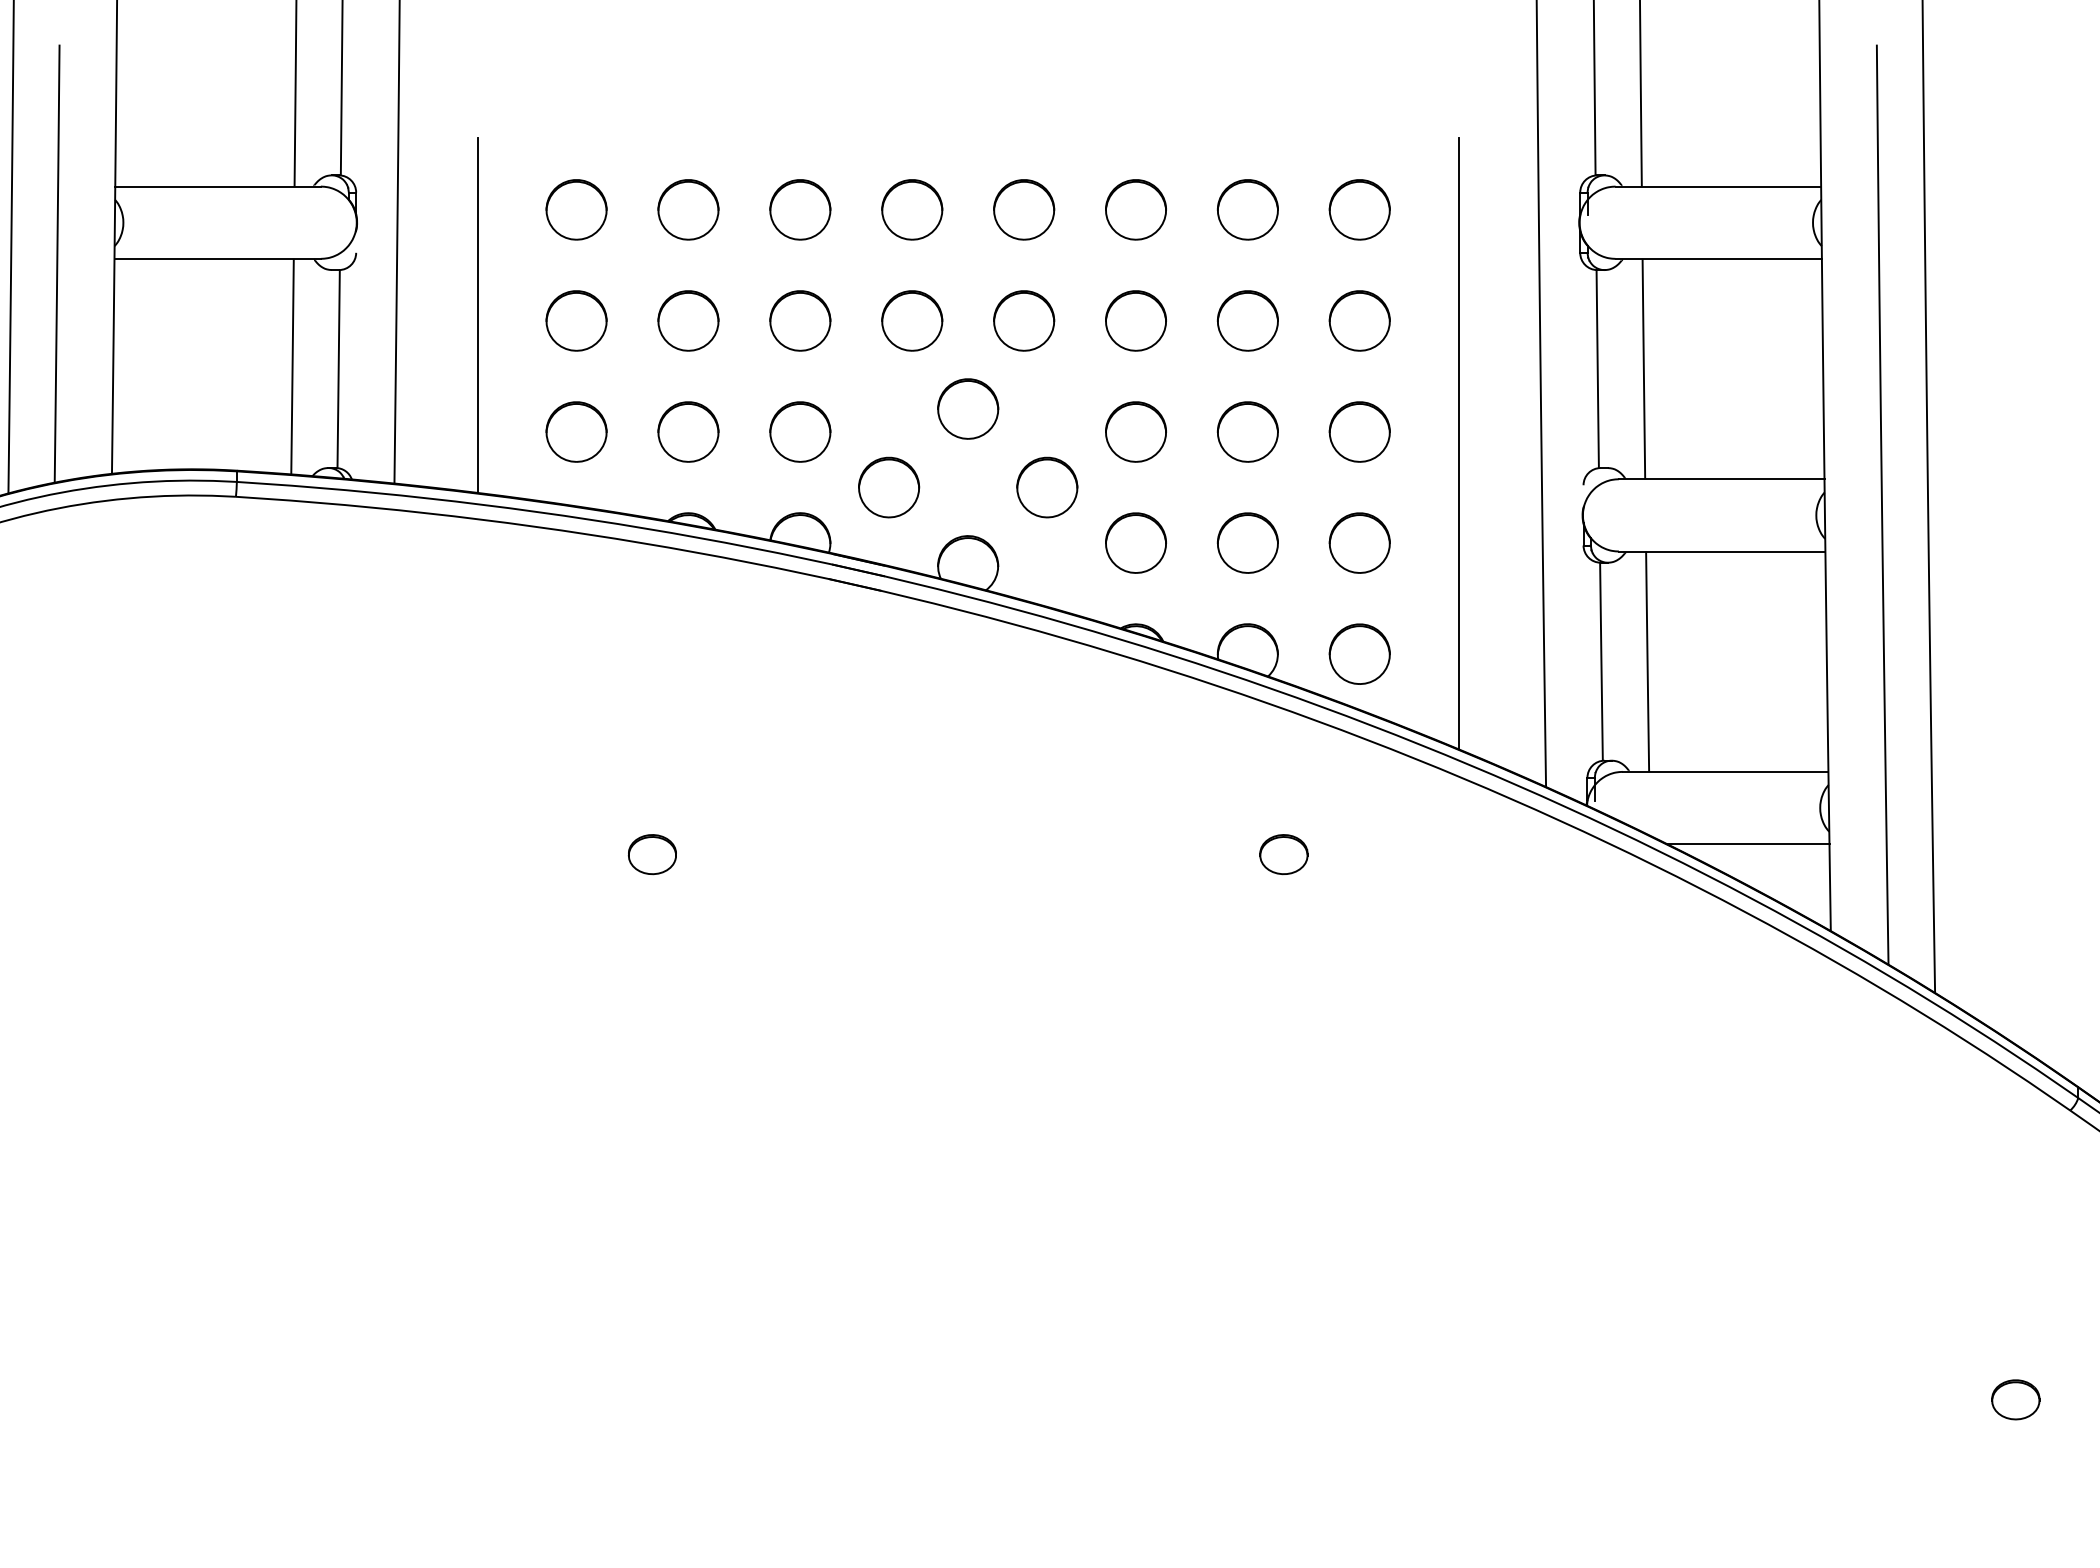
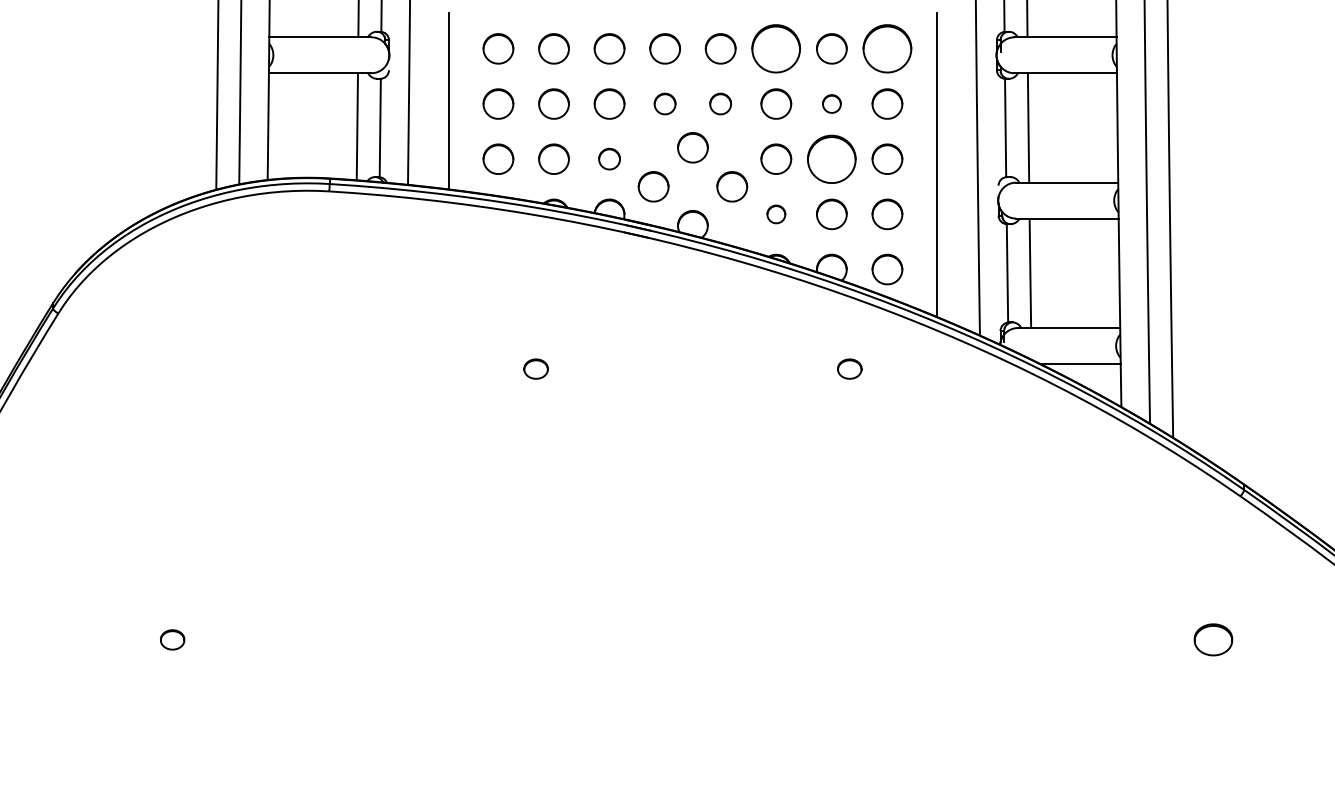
part: (1136, 209) -> (776, 48), size x1.6
part: (1359, 209) -> (887, 48), size x1.6
part: (910, 319) -> (664, 103), size x0.7
part: (1023, 319) -> (720, 103), size x0.7
part: (1247, 319) -> (831, 103), size x0.6
part: (800, 430) -> (609, 158), size x0.7
part: (1247, 430) -> (831, 158), size x1.6
part: (1136, 543) -> (776, 214), size x0.6
part: (2014, 1398) -> (1212, 639), size x1.6

